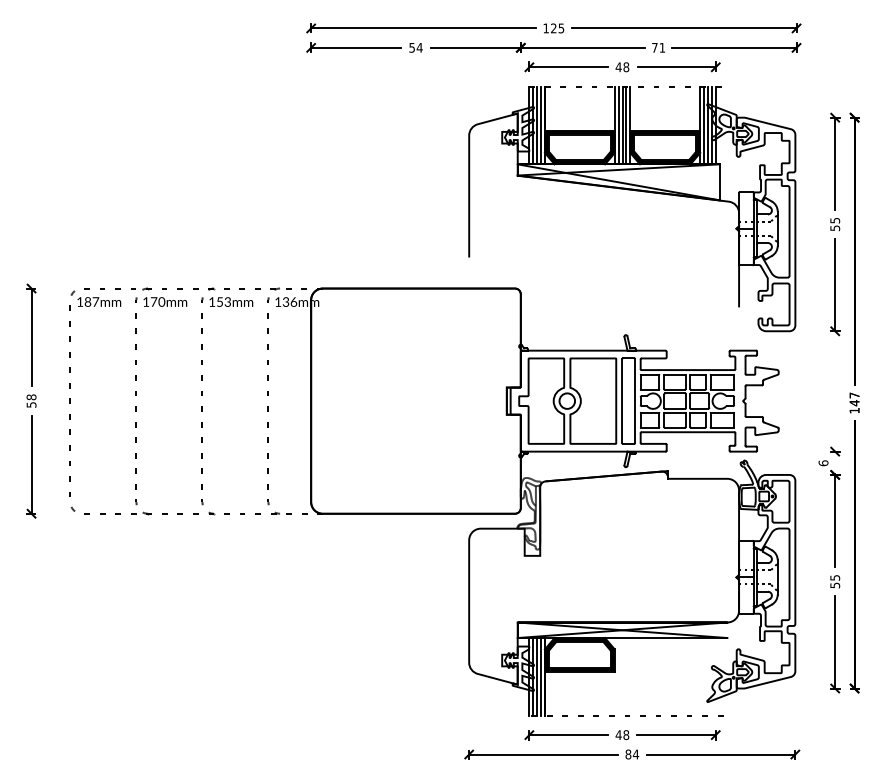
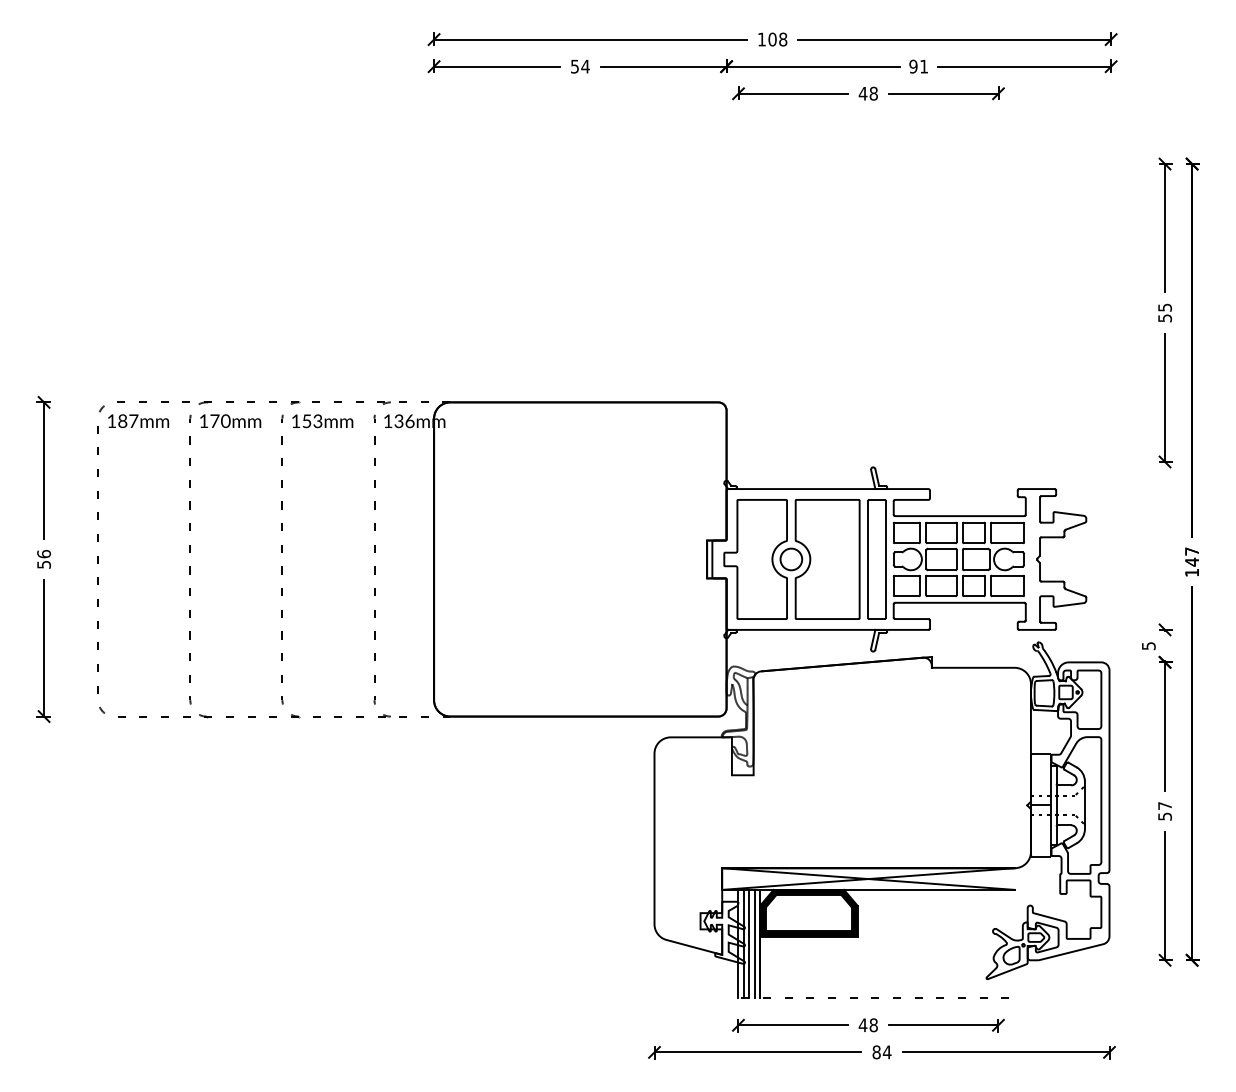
text: (557, 28) -> (777, 39), 125 -> 108
text: (654, 47) -> (913, 66), 71 -> 91
part: (635, 191) -> (886, 266), removed
text: (31, 396) -> (43, 553), 58 -> 56
text: (823, 462) -> (1148, 645), 6 -> 5
text: (834, 577) -> (1164, 805), 55 -> 57

